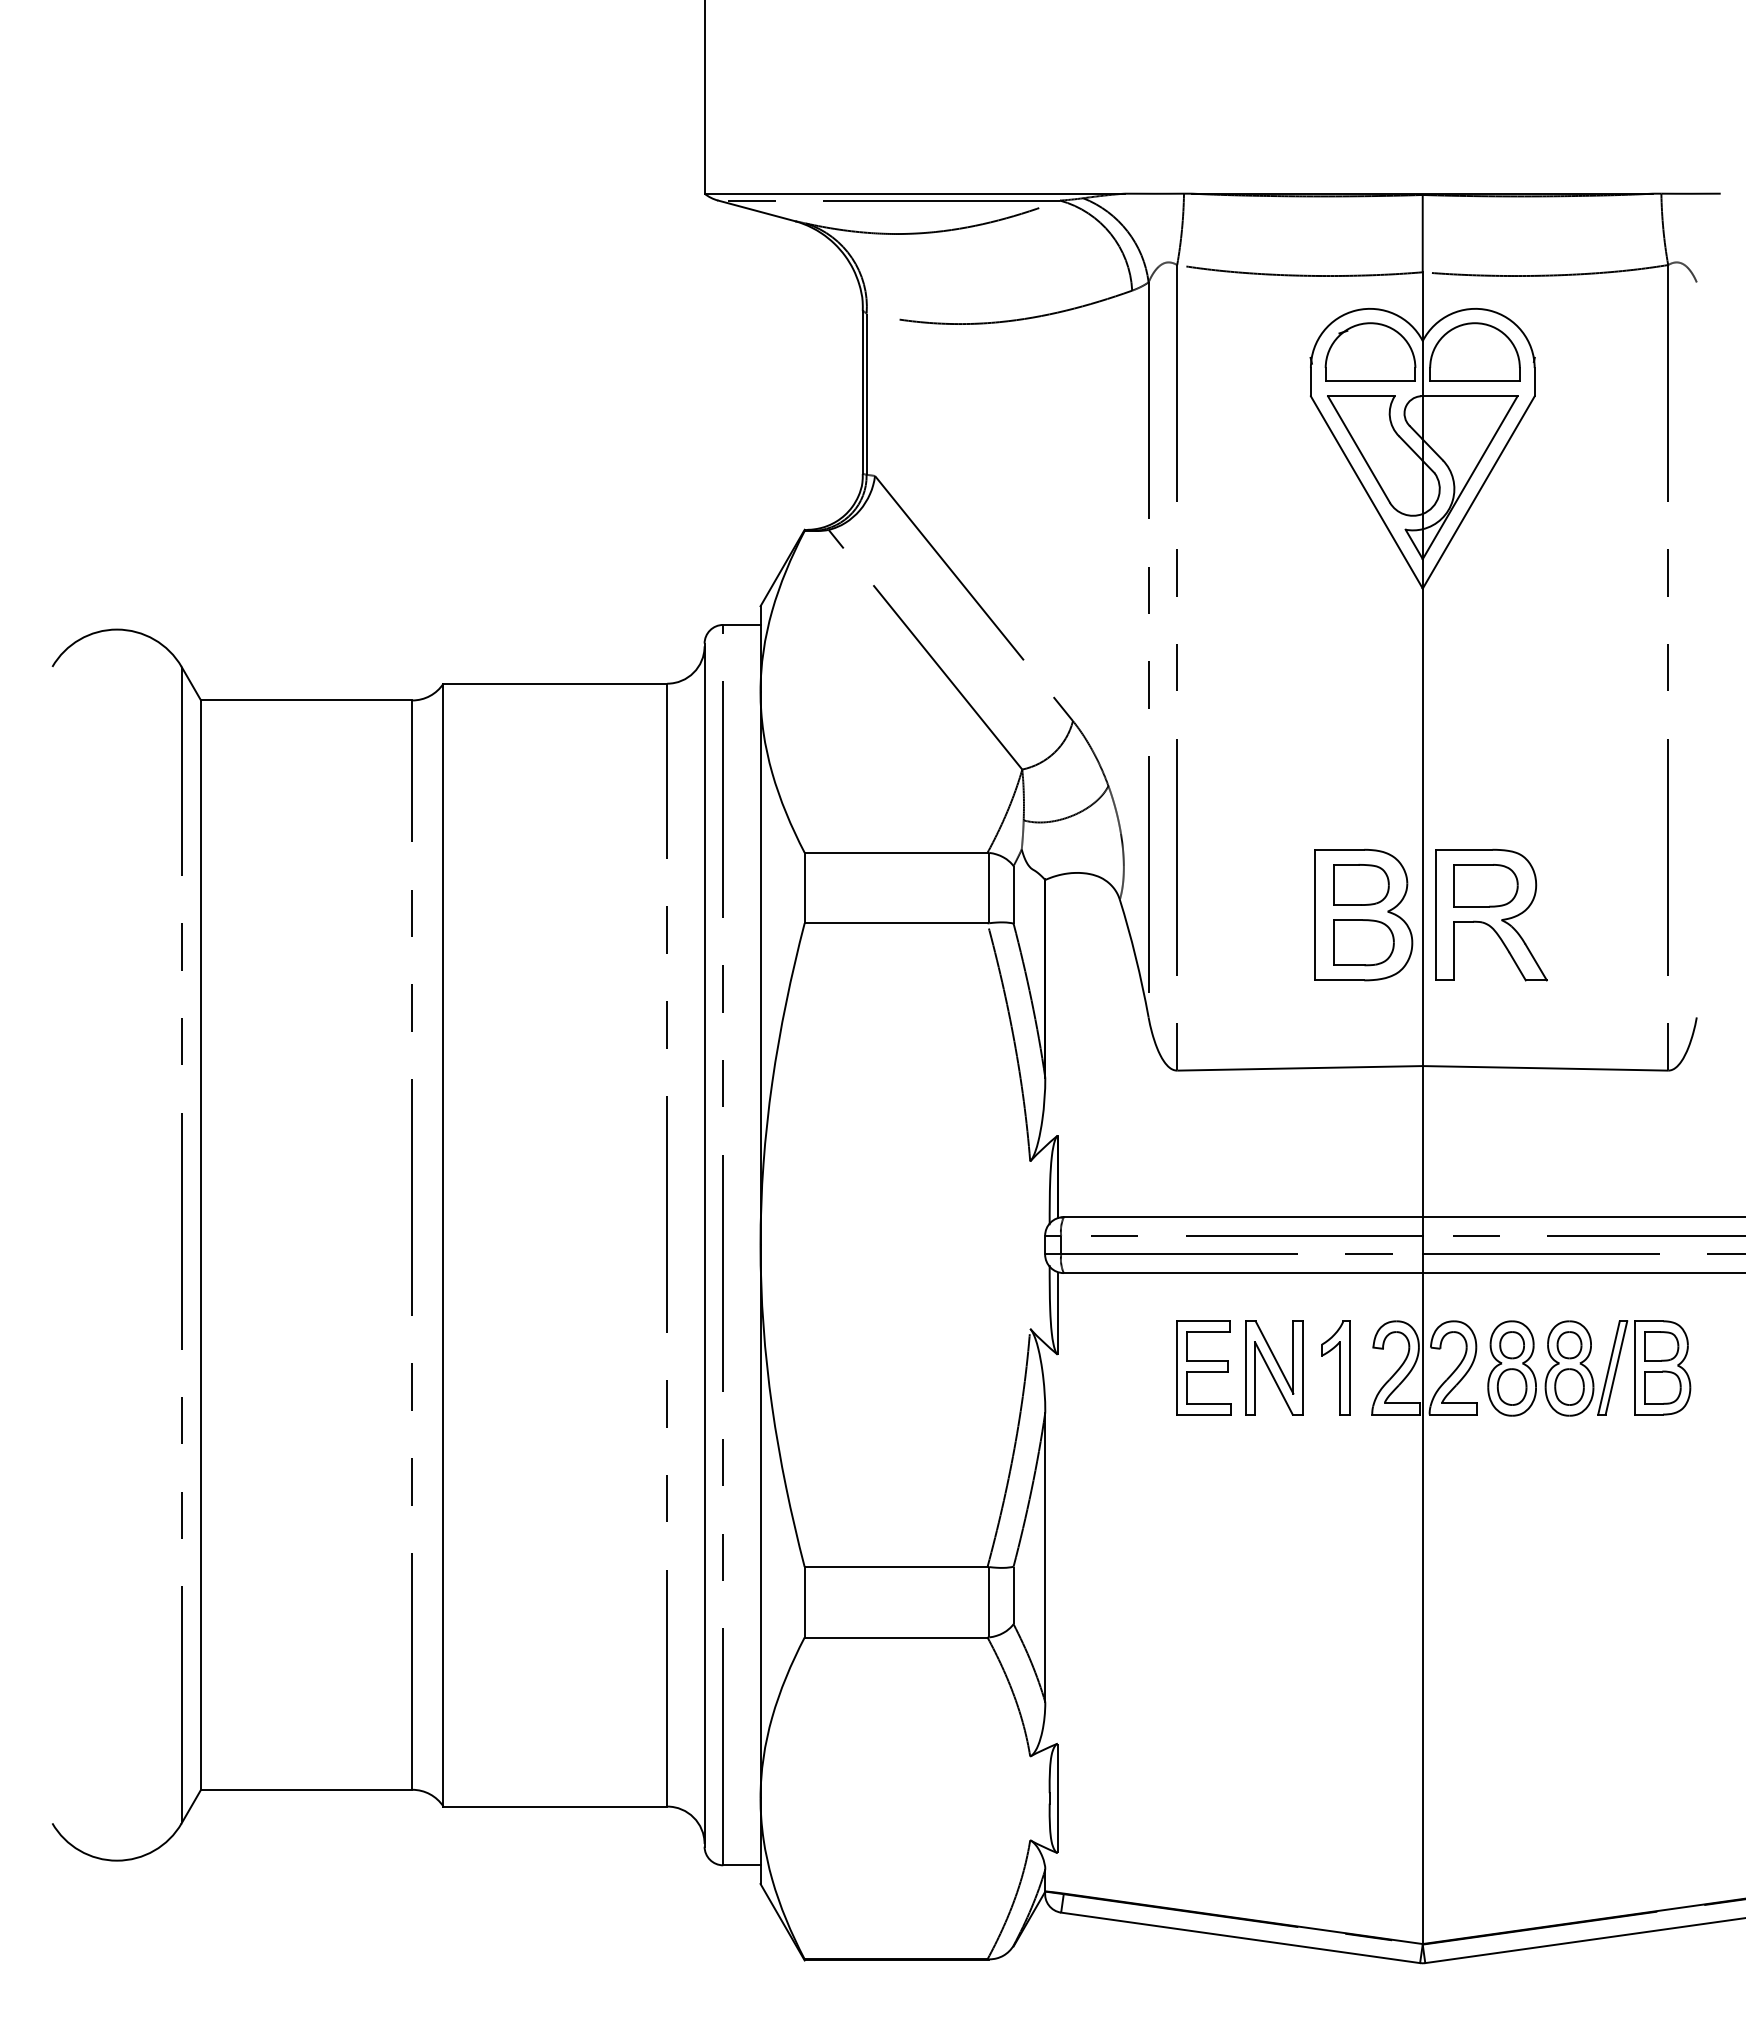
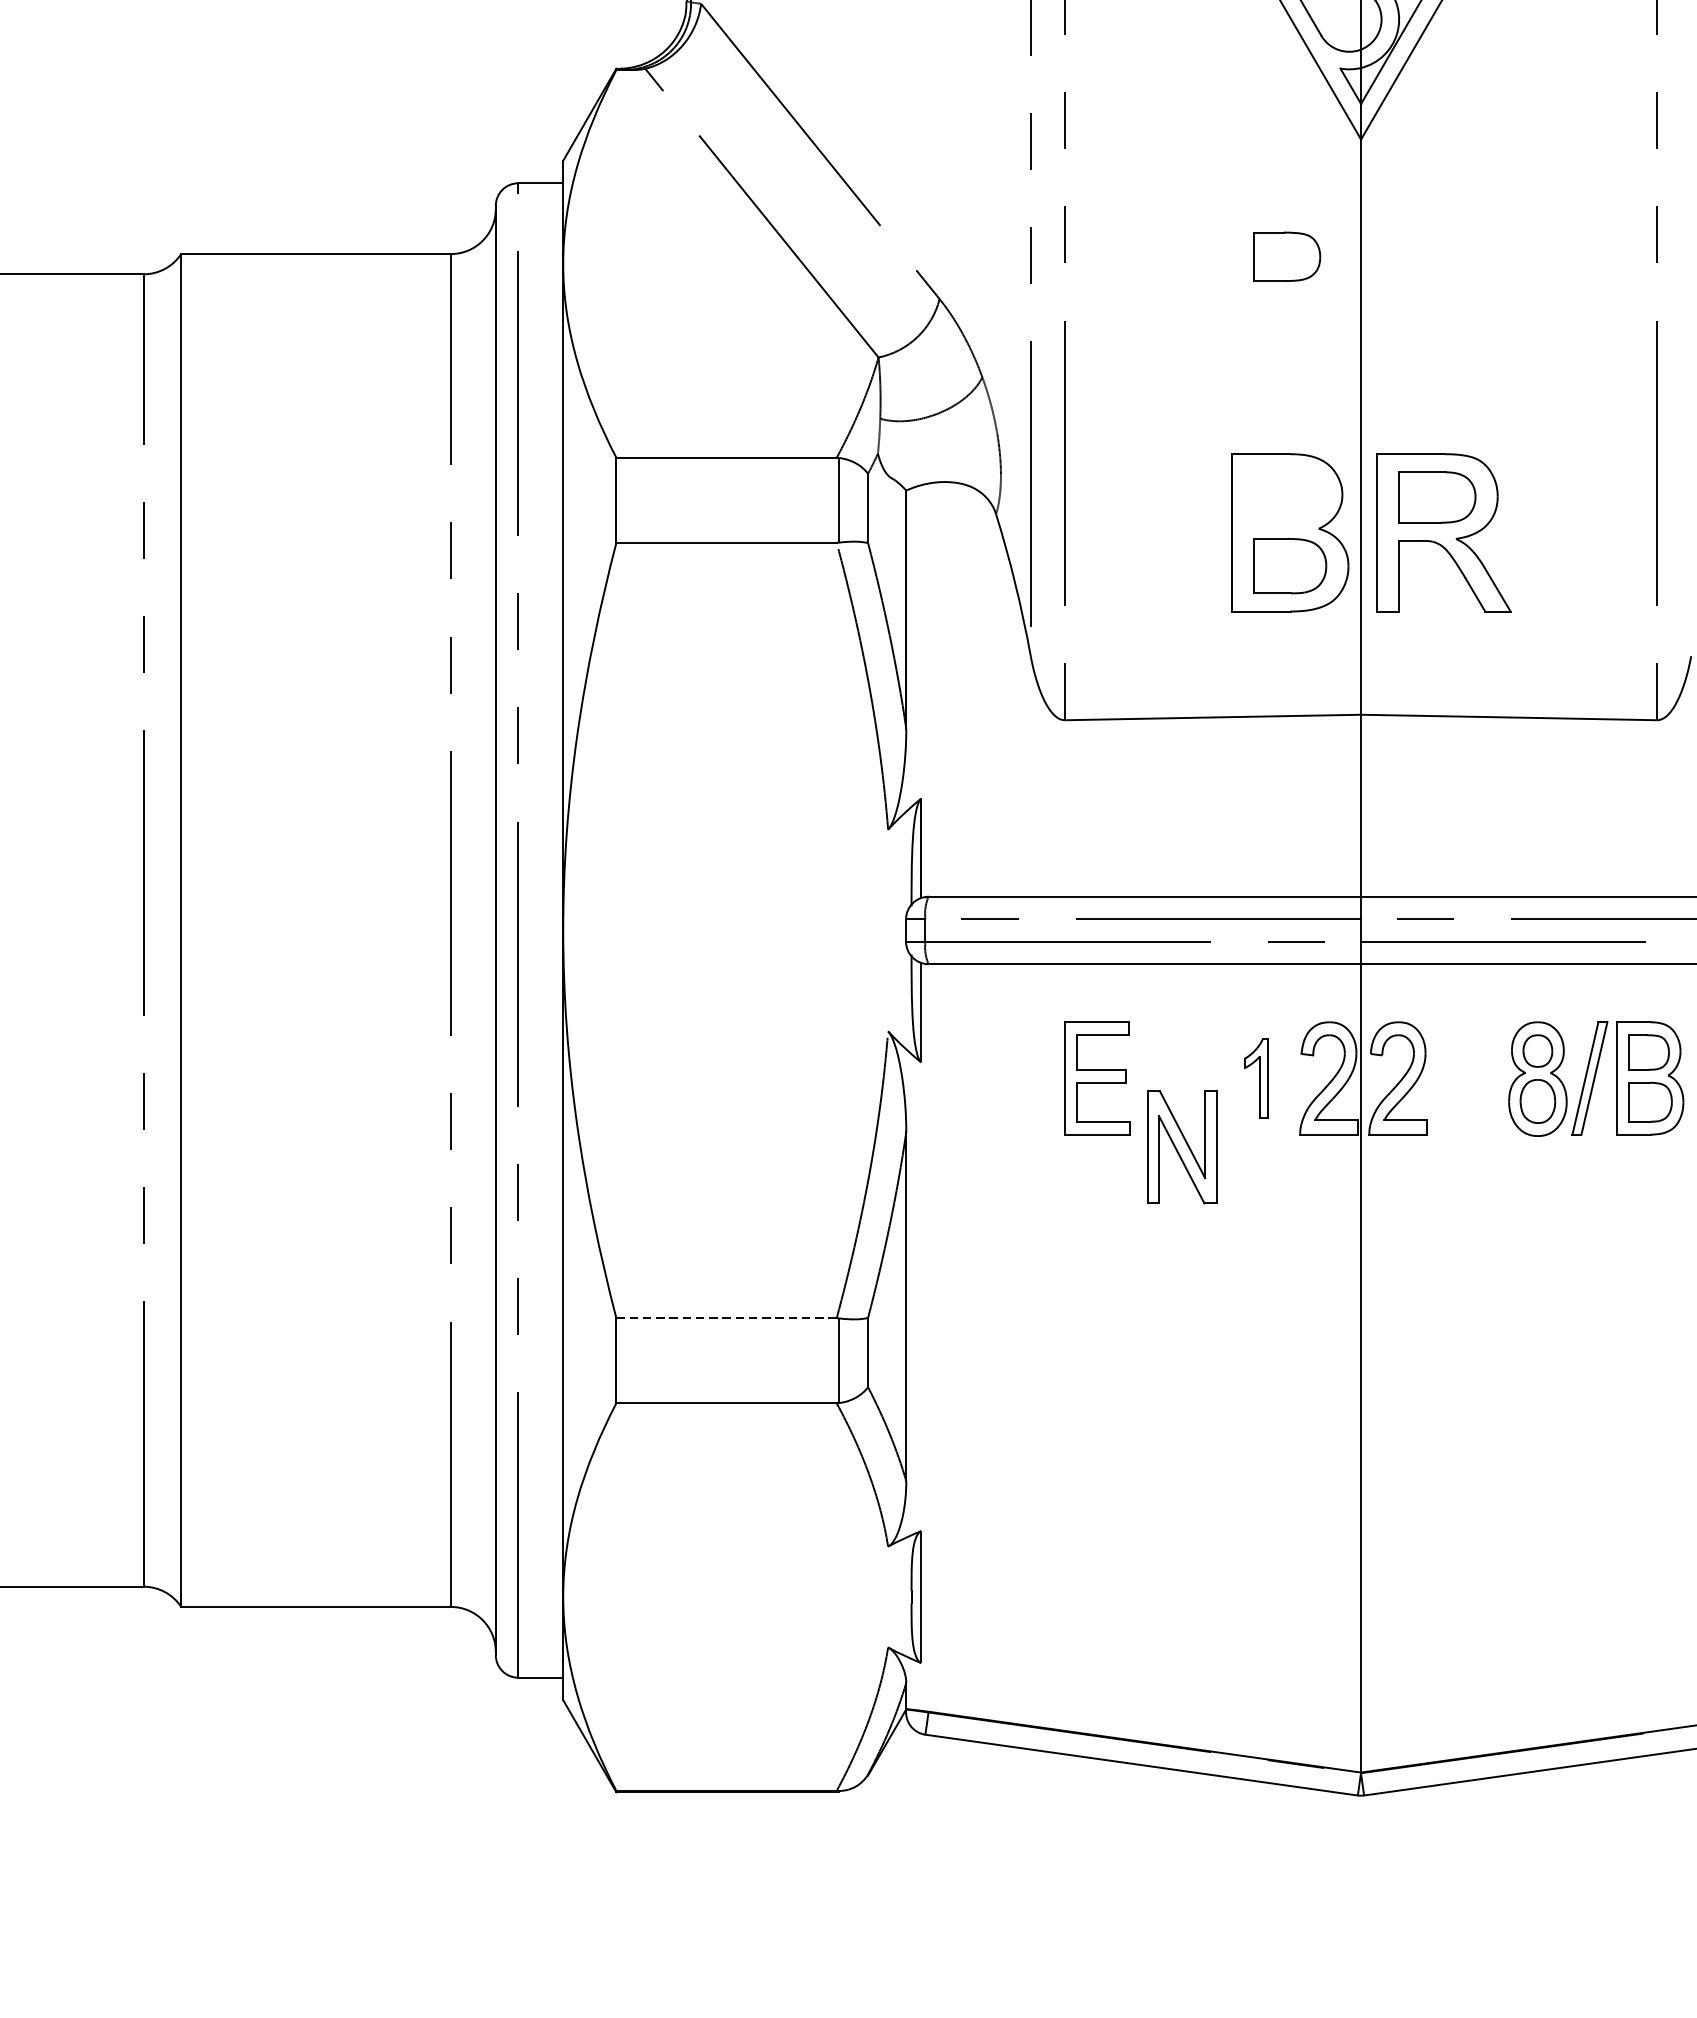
part: (1361, 884) -> (1287, 256), moved
part: (1274, 1367) -> (1182, 1146), moved
part: (1335, 1367) -> (1255, 1077), size x0.7
part: (1511, 1368) -> (1467, 1079), removed
line: (896, 1566) -> (727, 1317), solid -> dashed

